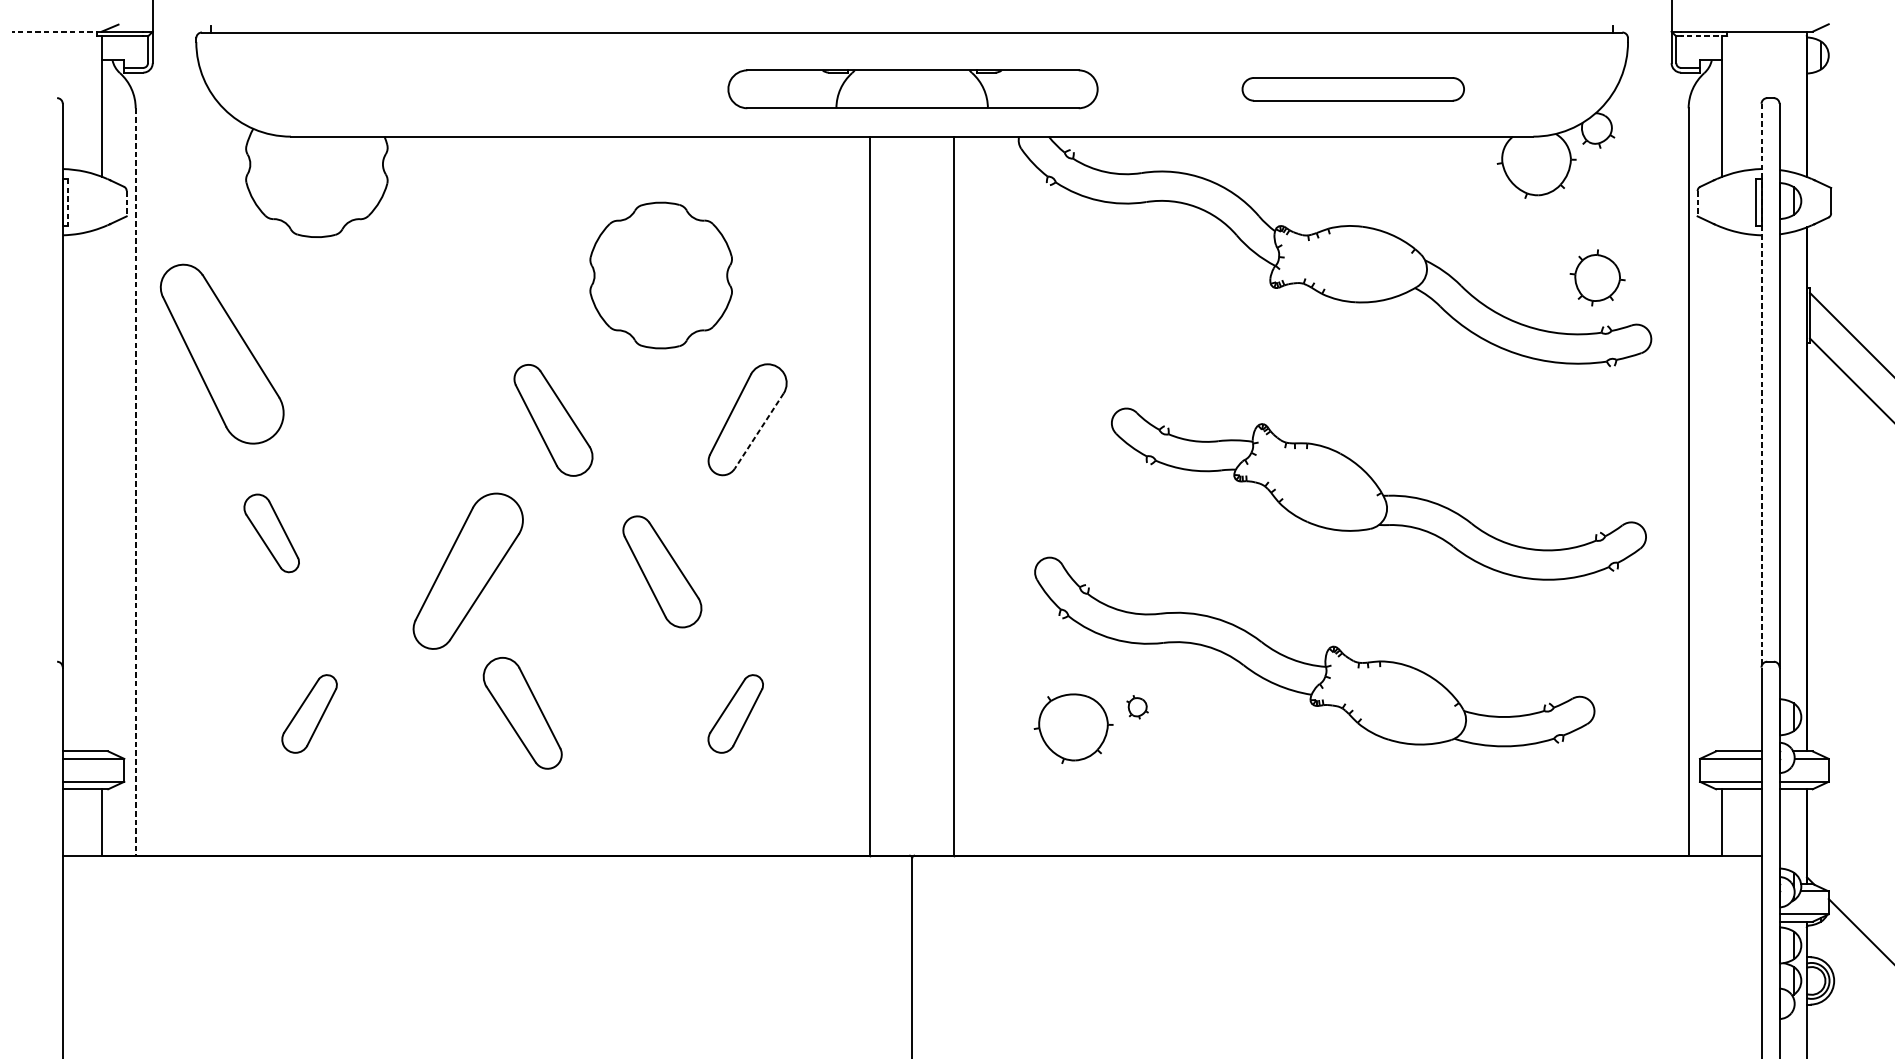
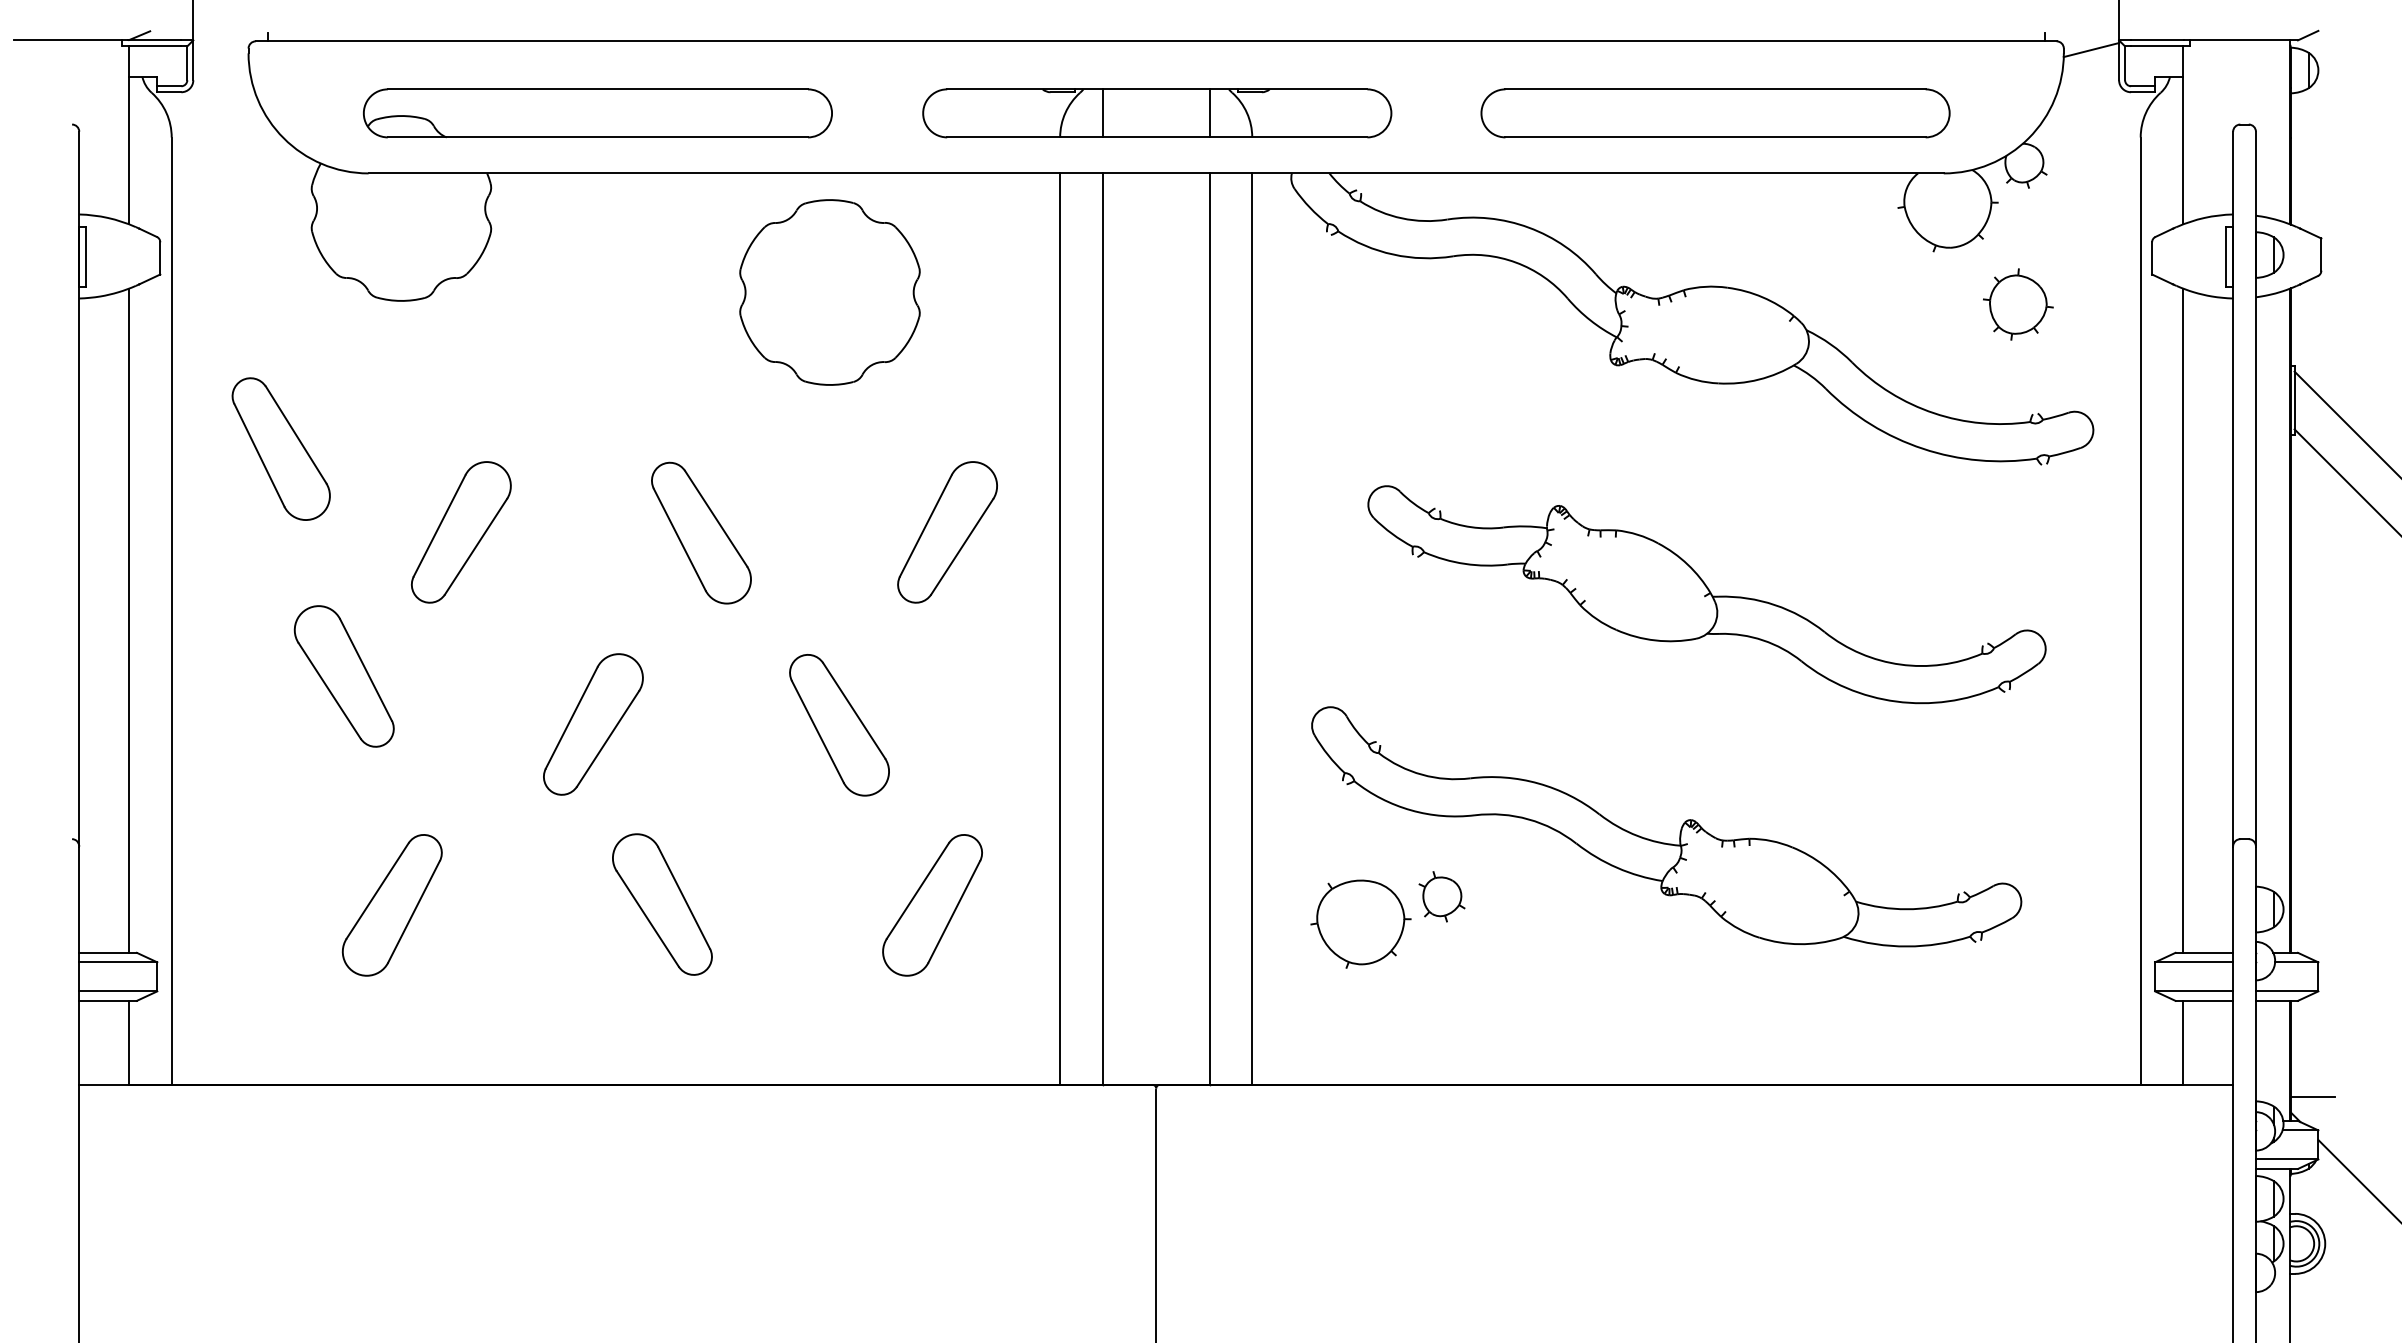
line: (56, 31) -> (71, 40), dashed -> solid
line: (1703, 36) -> (2159, 46), dashed -> solid
line: (1649, 39) -> (2091, 50), added
part: (471, 89) -> (597, 113), added
line: (869, 89) -> (1102, 113), added
line: (954, 89) -> (1209, 113), added
part: (1353, 89) -> (1715, 113), size x1.67
line: (68, 202) -> (86, 257), dashed -> solid
line: (126, 203) -> (160, 258), dashed -> solid
line: (1697, 203) -> (2152, 258), dashed -> solid
part: (660, 275) -> (829, 292), moved
part: (1597, 277) -> (2018, 304), moved
part: (221, 353) -> (280, 448), size x0.62
line: (1761, 385) -> (2233, 489), dashed -> solid
part: (364, 419) -> (461, 532), added
line: (759, 430) -> (962, 546), dashed -> solid
line: (135, 482) -> (171, 611), dashed -> solid
line: (102, 489) -> (129, 620), added
line: (1722, 489) -> (2183, 620), added
part: (1378, 494) -> (1706, 594), moved
line: (836, 495) -> (1060, 628), added
line: (988, 495) -> (1252, 628), added
part: (271, 533) -> (343, 676), size x1.43
part: (468, 571) -> (593, 724), size x0.71
part: (1137, 706) -> (1441, 896), size x1.67
part: (309, 714) -> (391, 905), size x1.43
part: (735, 714) -> (932, 905), size x1.43
line: (1824, 864) -> (2312, 1096), added

